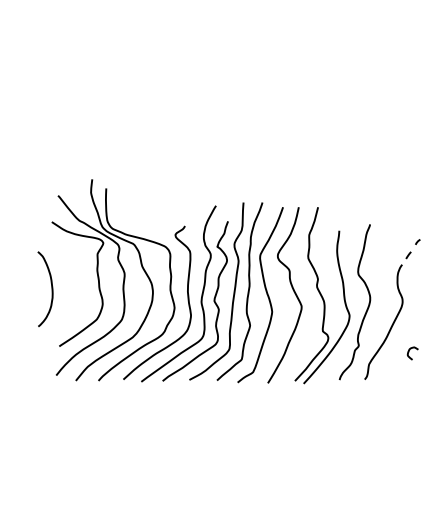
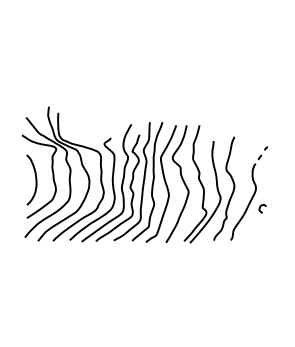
curve: (51, 288) -> (35, 179), moved
curve: (412, 349) -> (262, 206), moved

